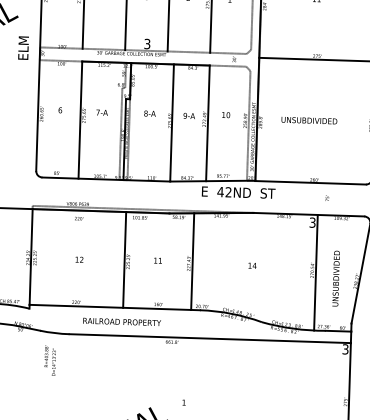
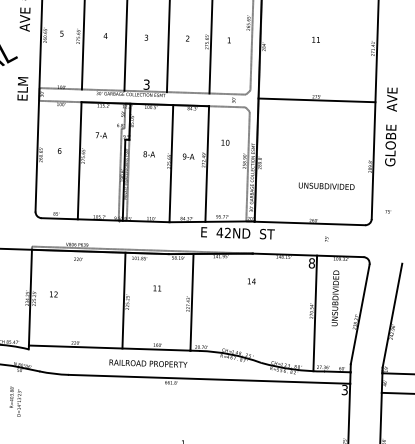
text: (101, 112) -> (100, 135), moved
text: (226, 114) -> (225, 142), moved
text: (309, 119) -> (326, 185), moved
text: (312, 222) -> (311, 263), 3 -> 8
text: (79, 259) -> (53, 294), moved
text: (158, 260) -> (157, 288), moved
text: (252, 265) -> (251, 281), moved
text: (336, 278) -> (335, 298), moved
text: (122, 321) -> (148, 363), moved
text: (50, 360) -> (15, 401), moved

